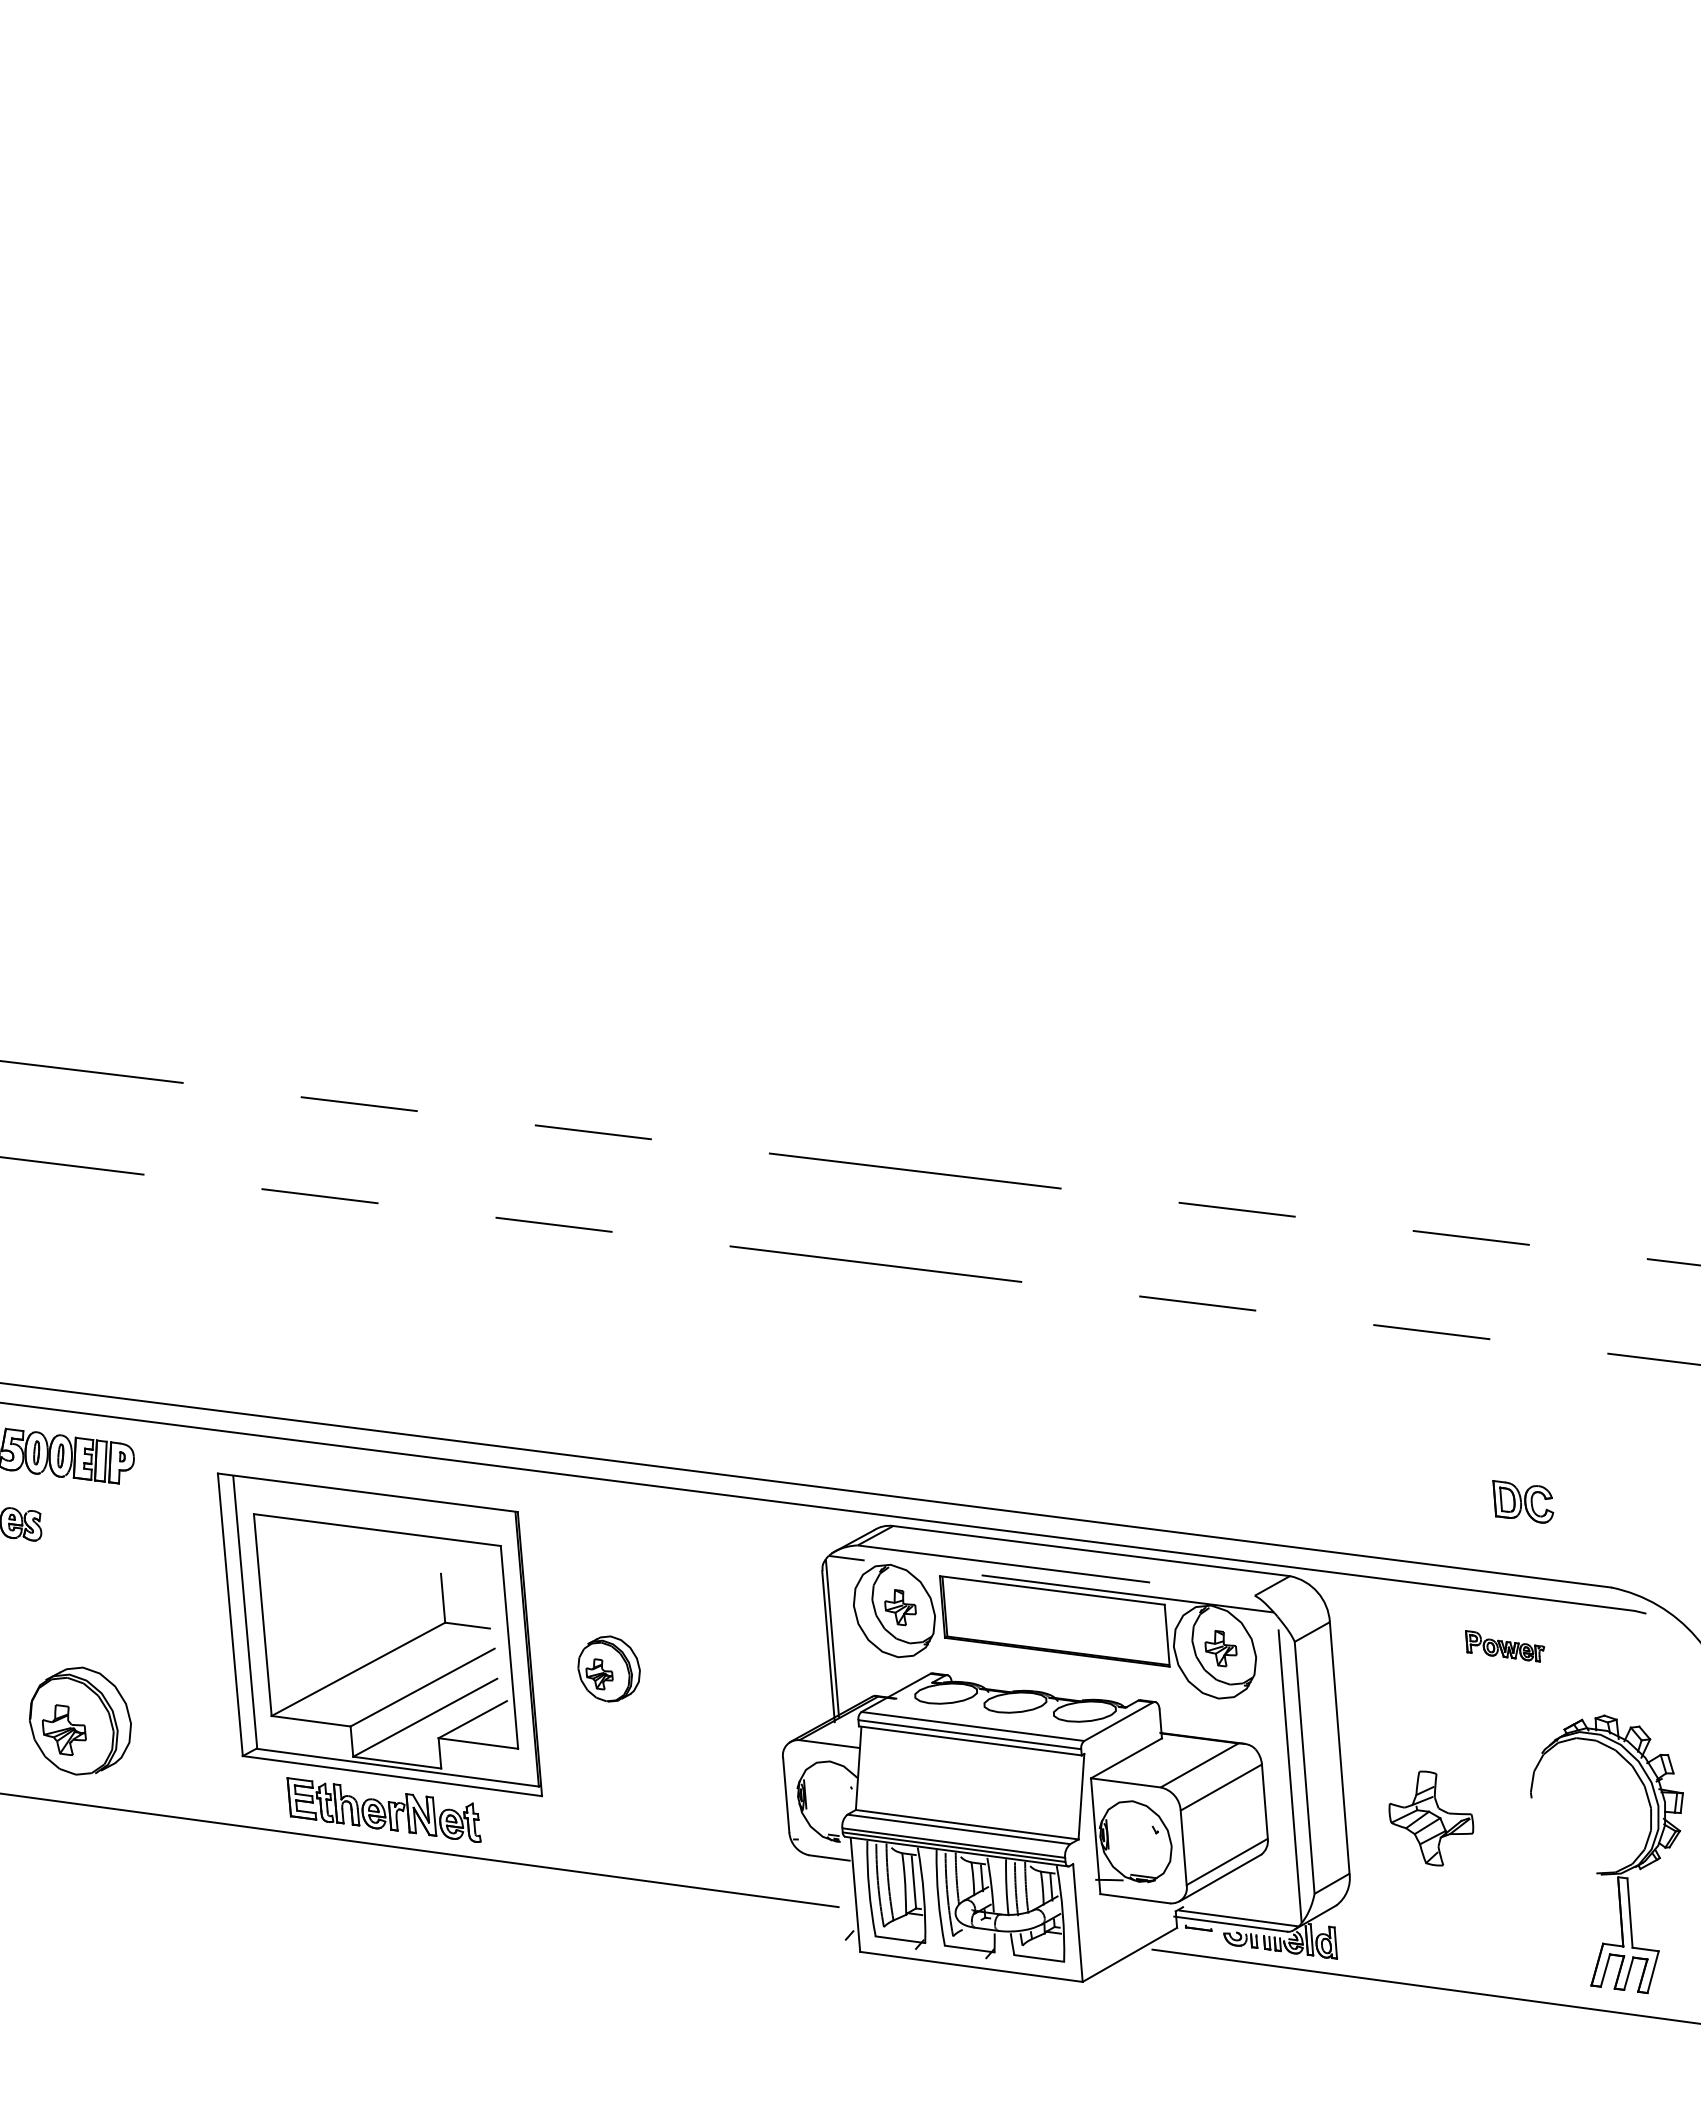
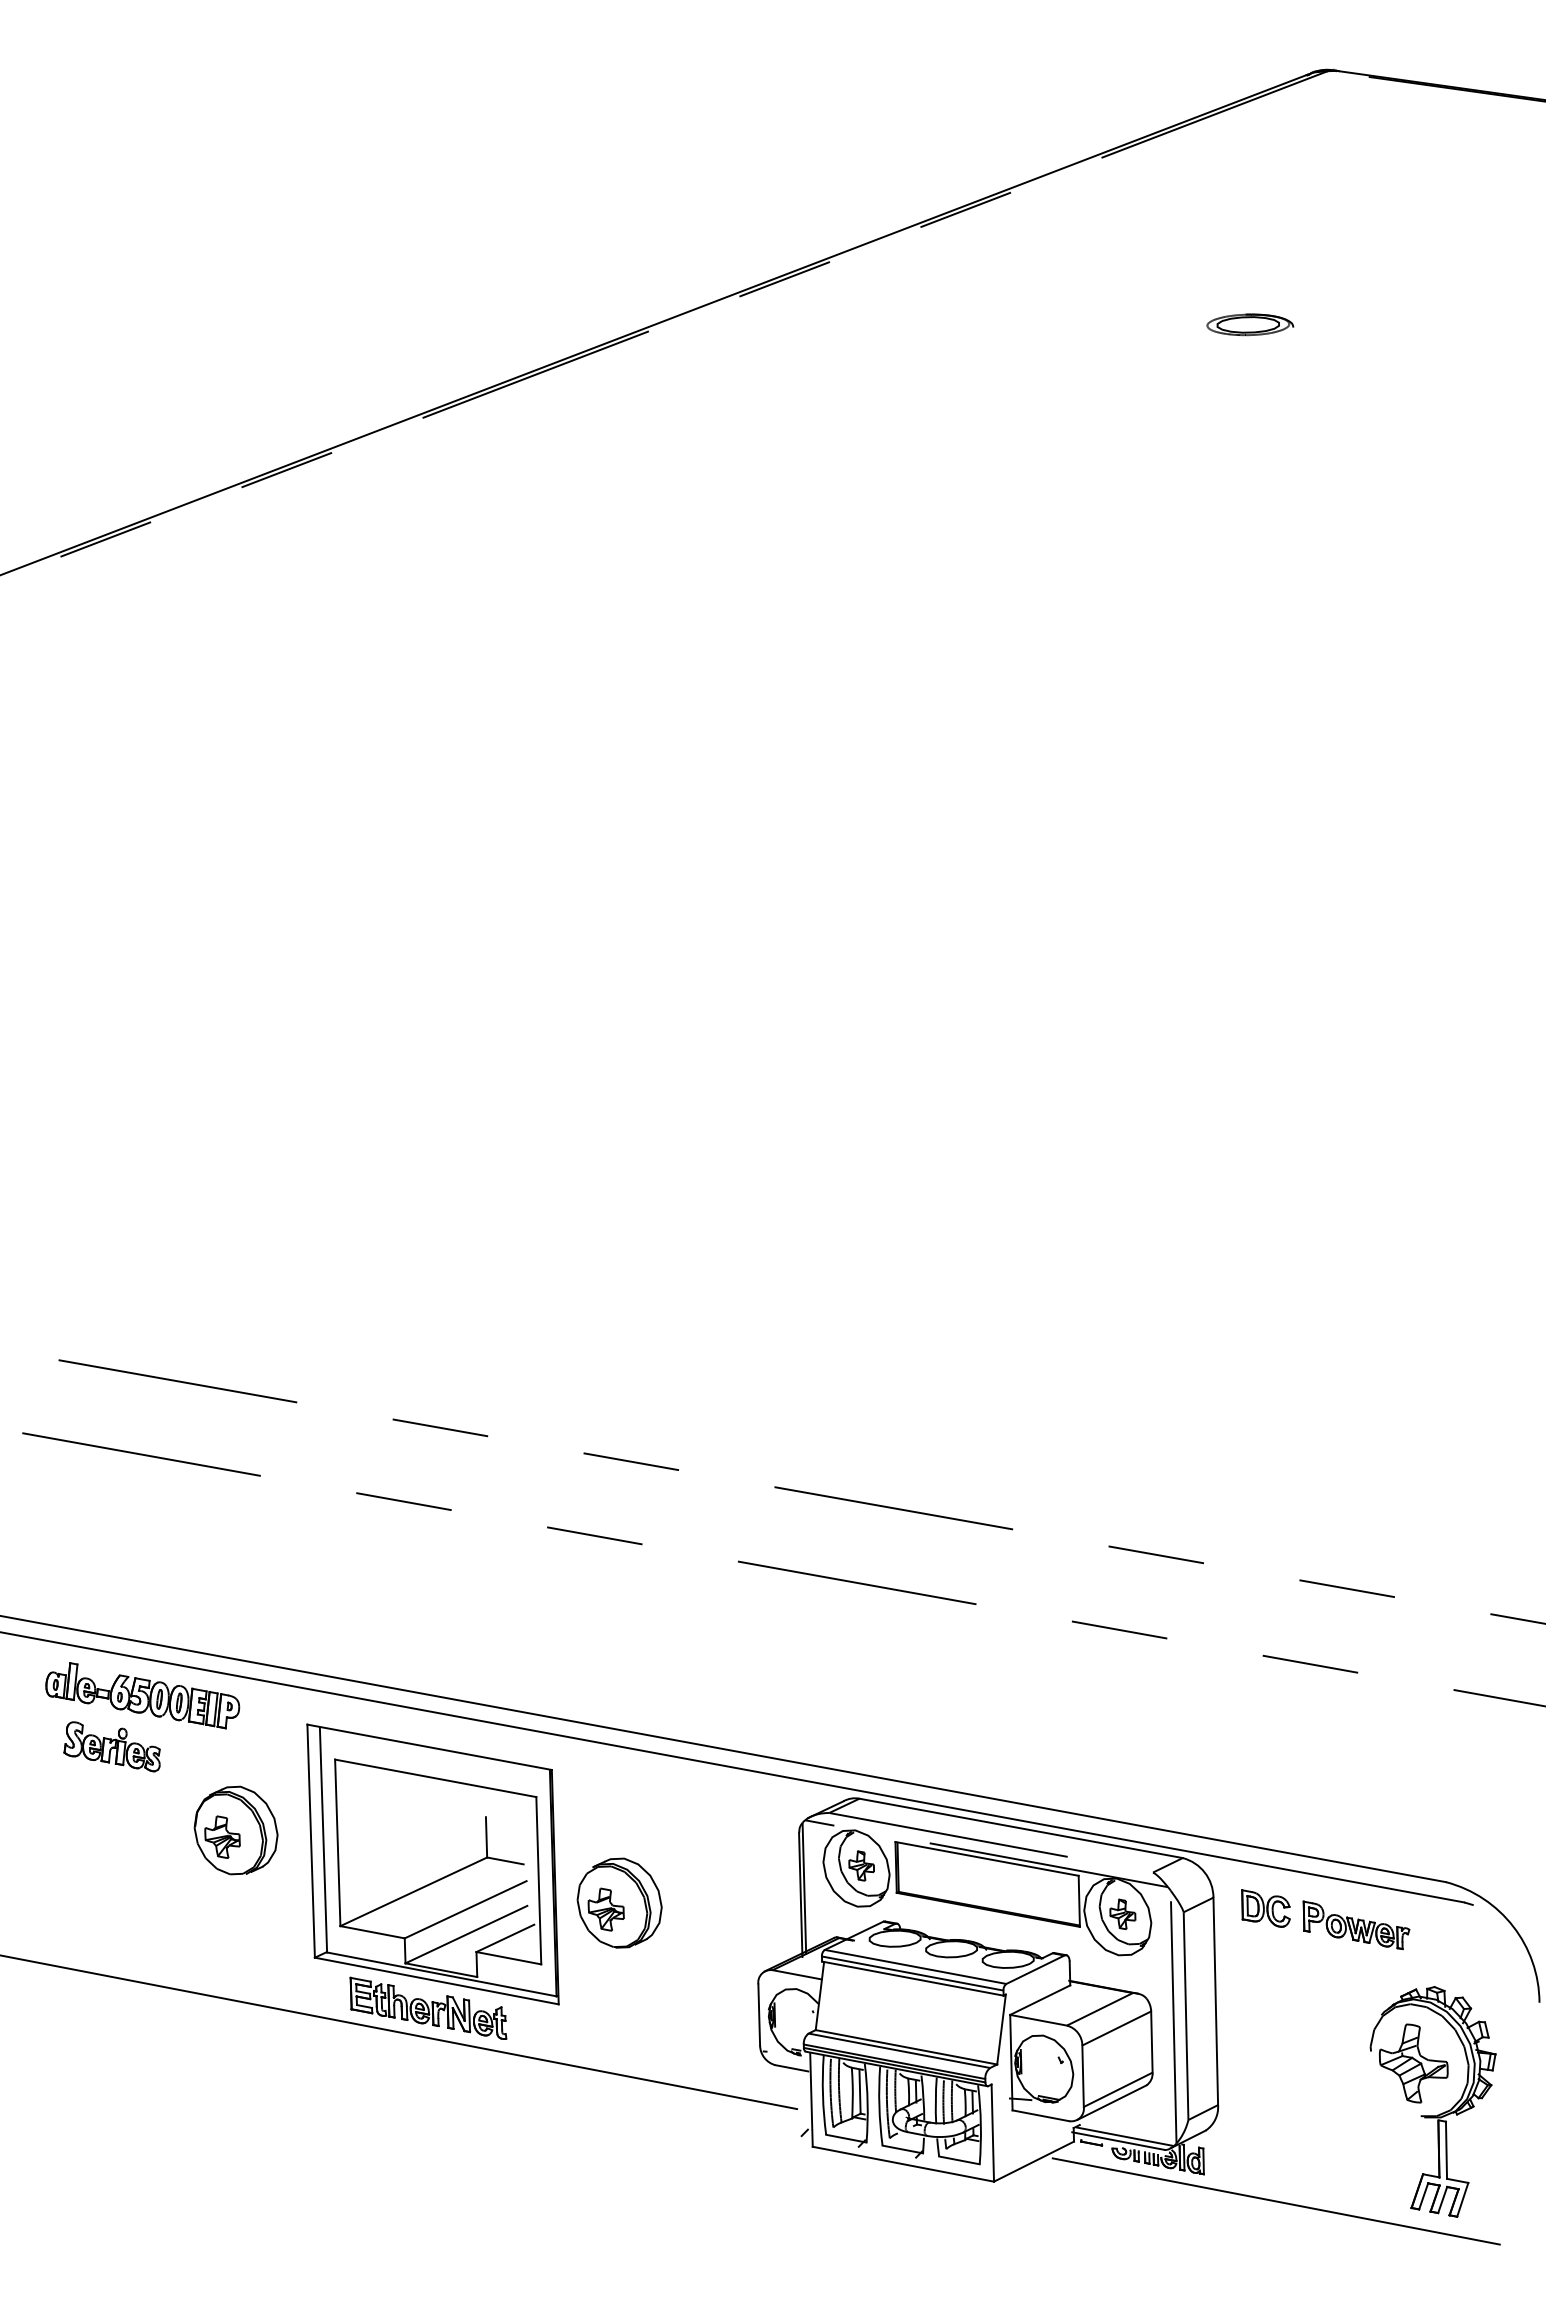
part: (1522, 1501) -> (1265, 1908), moved
part: (1505, 1646) -> (1356, 1925), size x1.67
part: (608, 1668) -> (619, 1902), size x1.67
part: (79, 1721) -> (235, 1830), moved
part: (1431, 1818) -> (1413, 2063), moved

